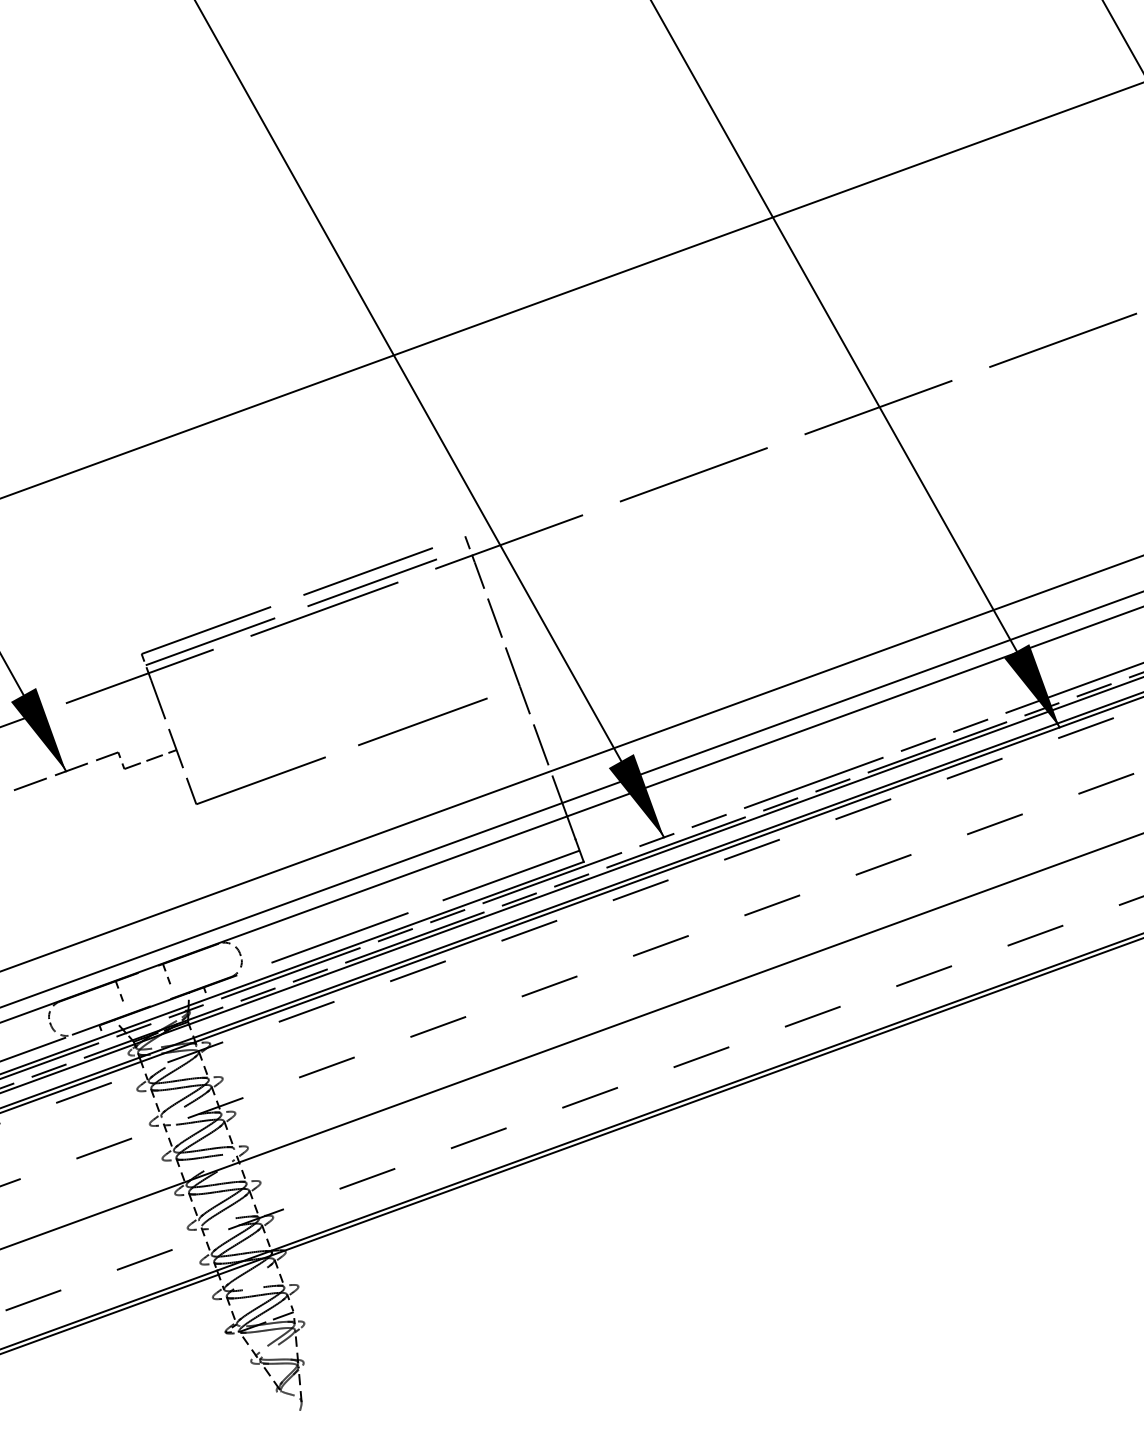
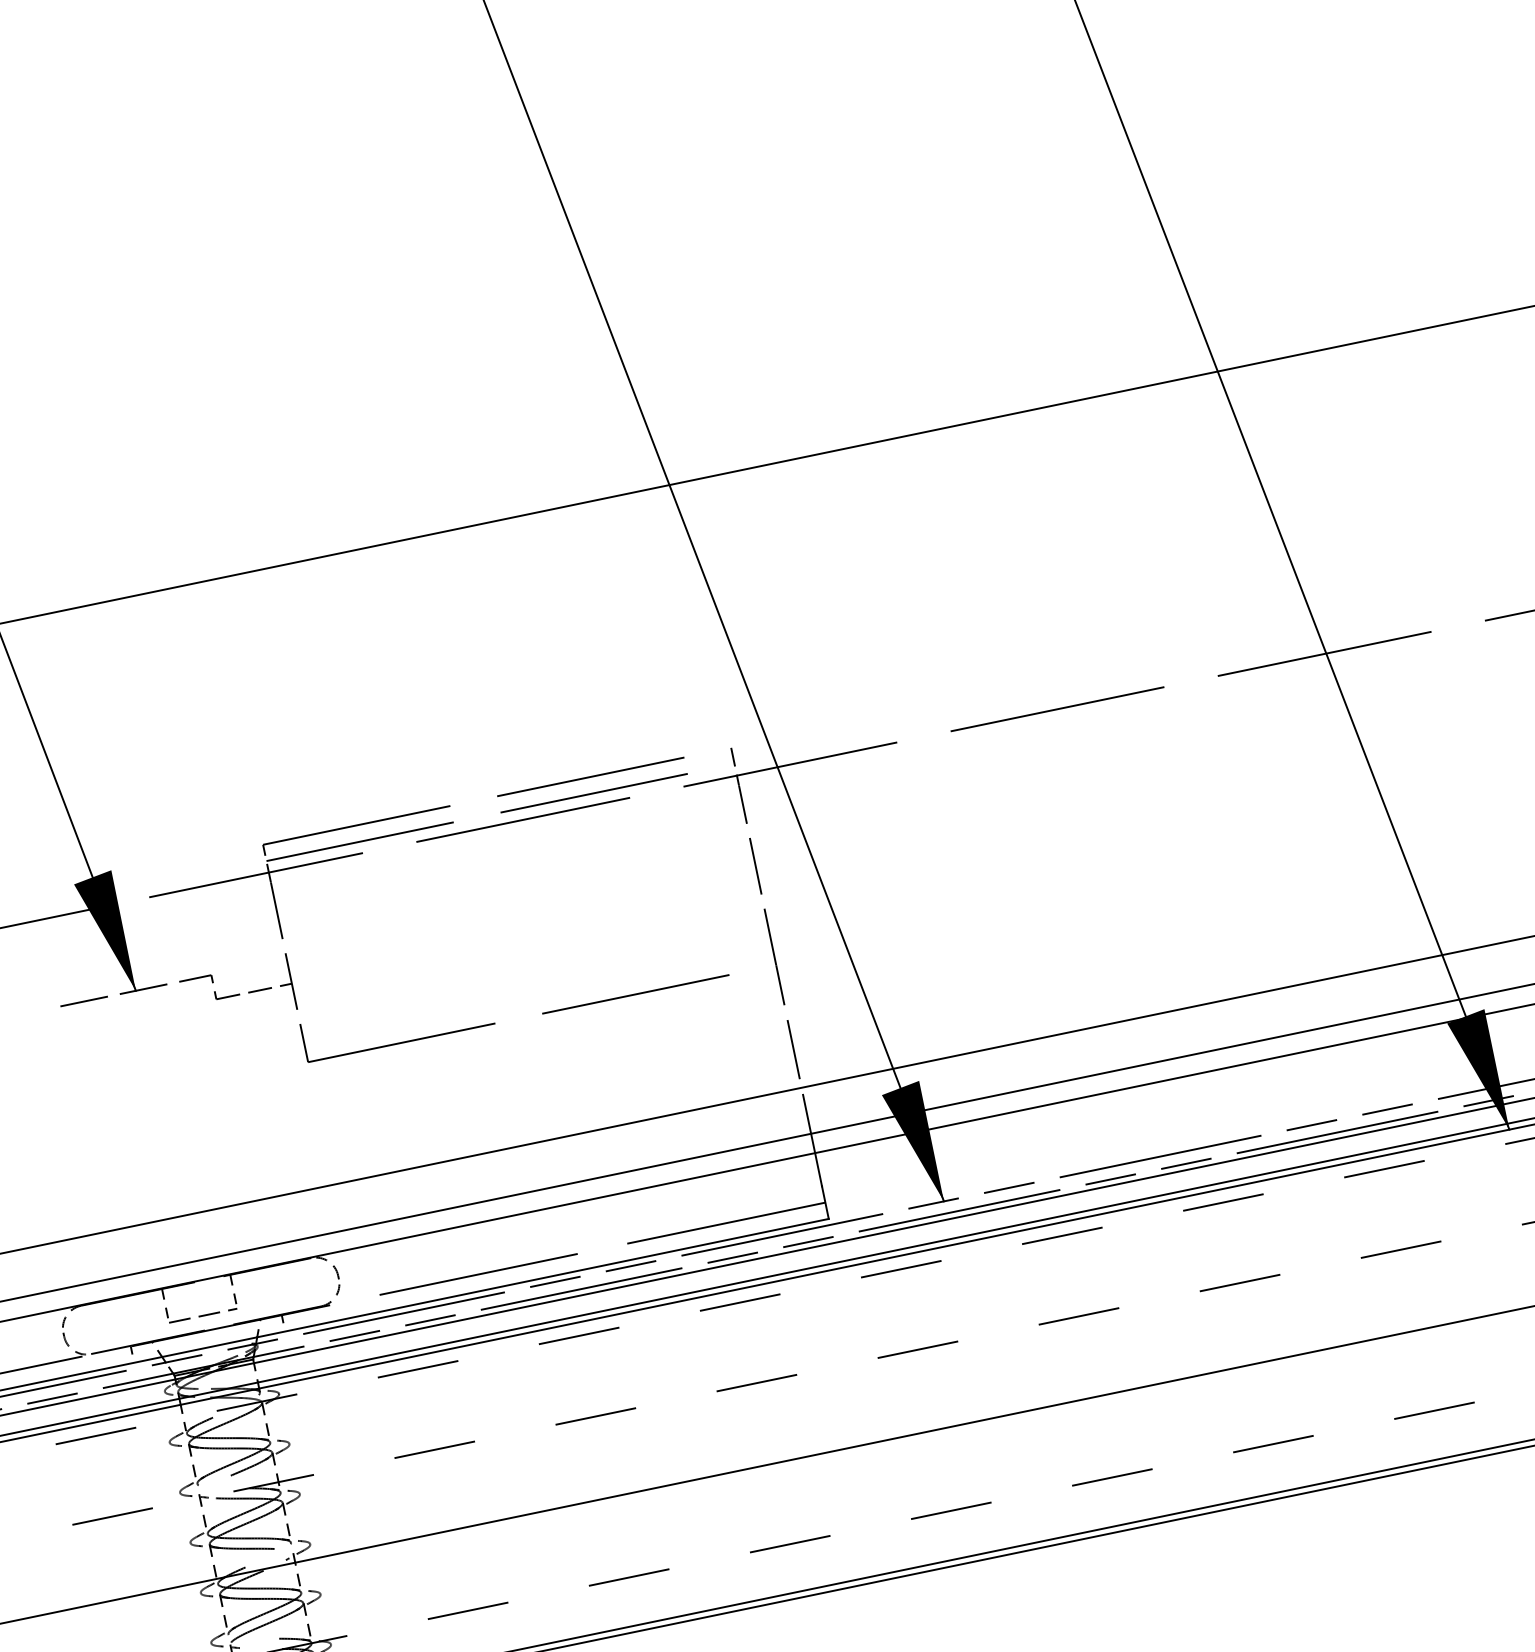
line: (147, 995) -> (202, 1315), added

